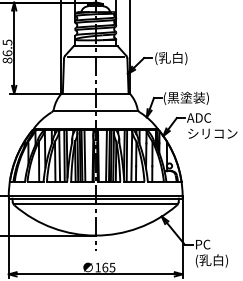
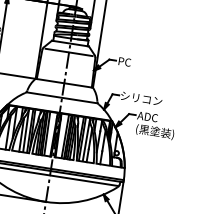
text: (171, 58) -> (132, 63), (乳白) -> PC
text: (188, 97) -> (141, 98), (黒塗装) -> シリコン
text: (212, 133) -> (156, 131), シリコン -> (黒塗装)

